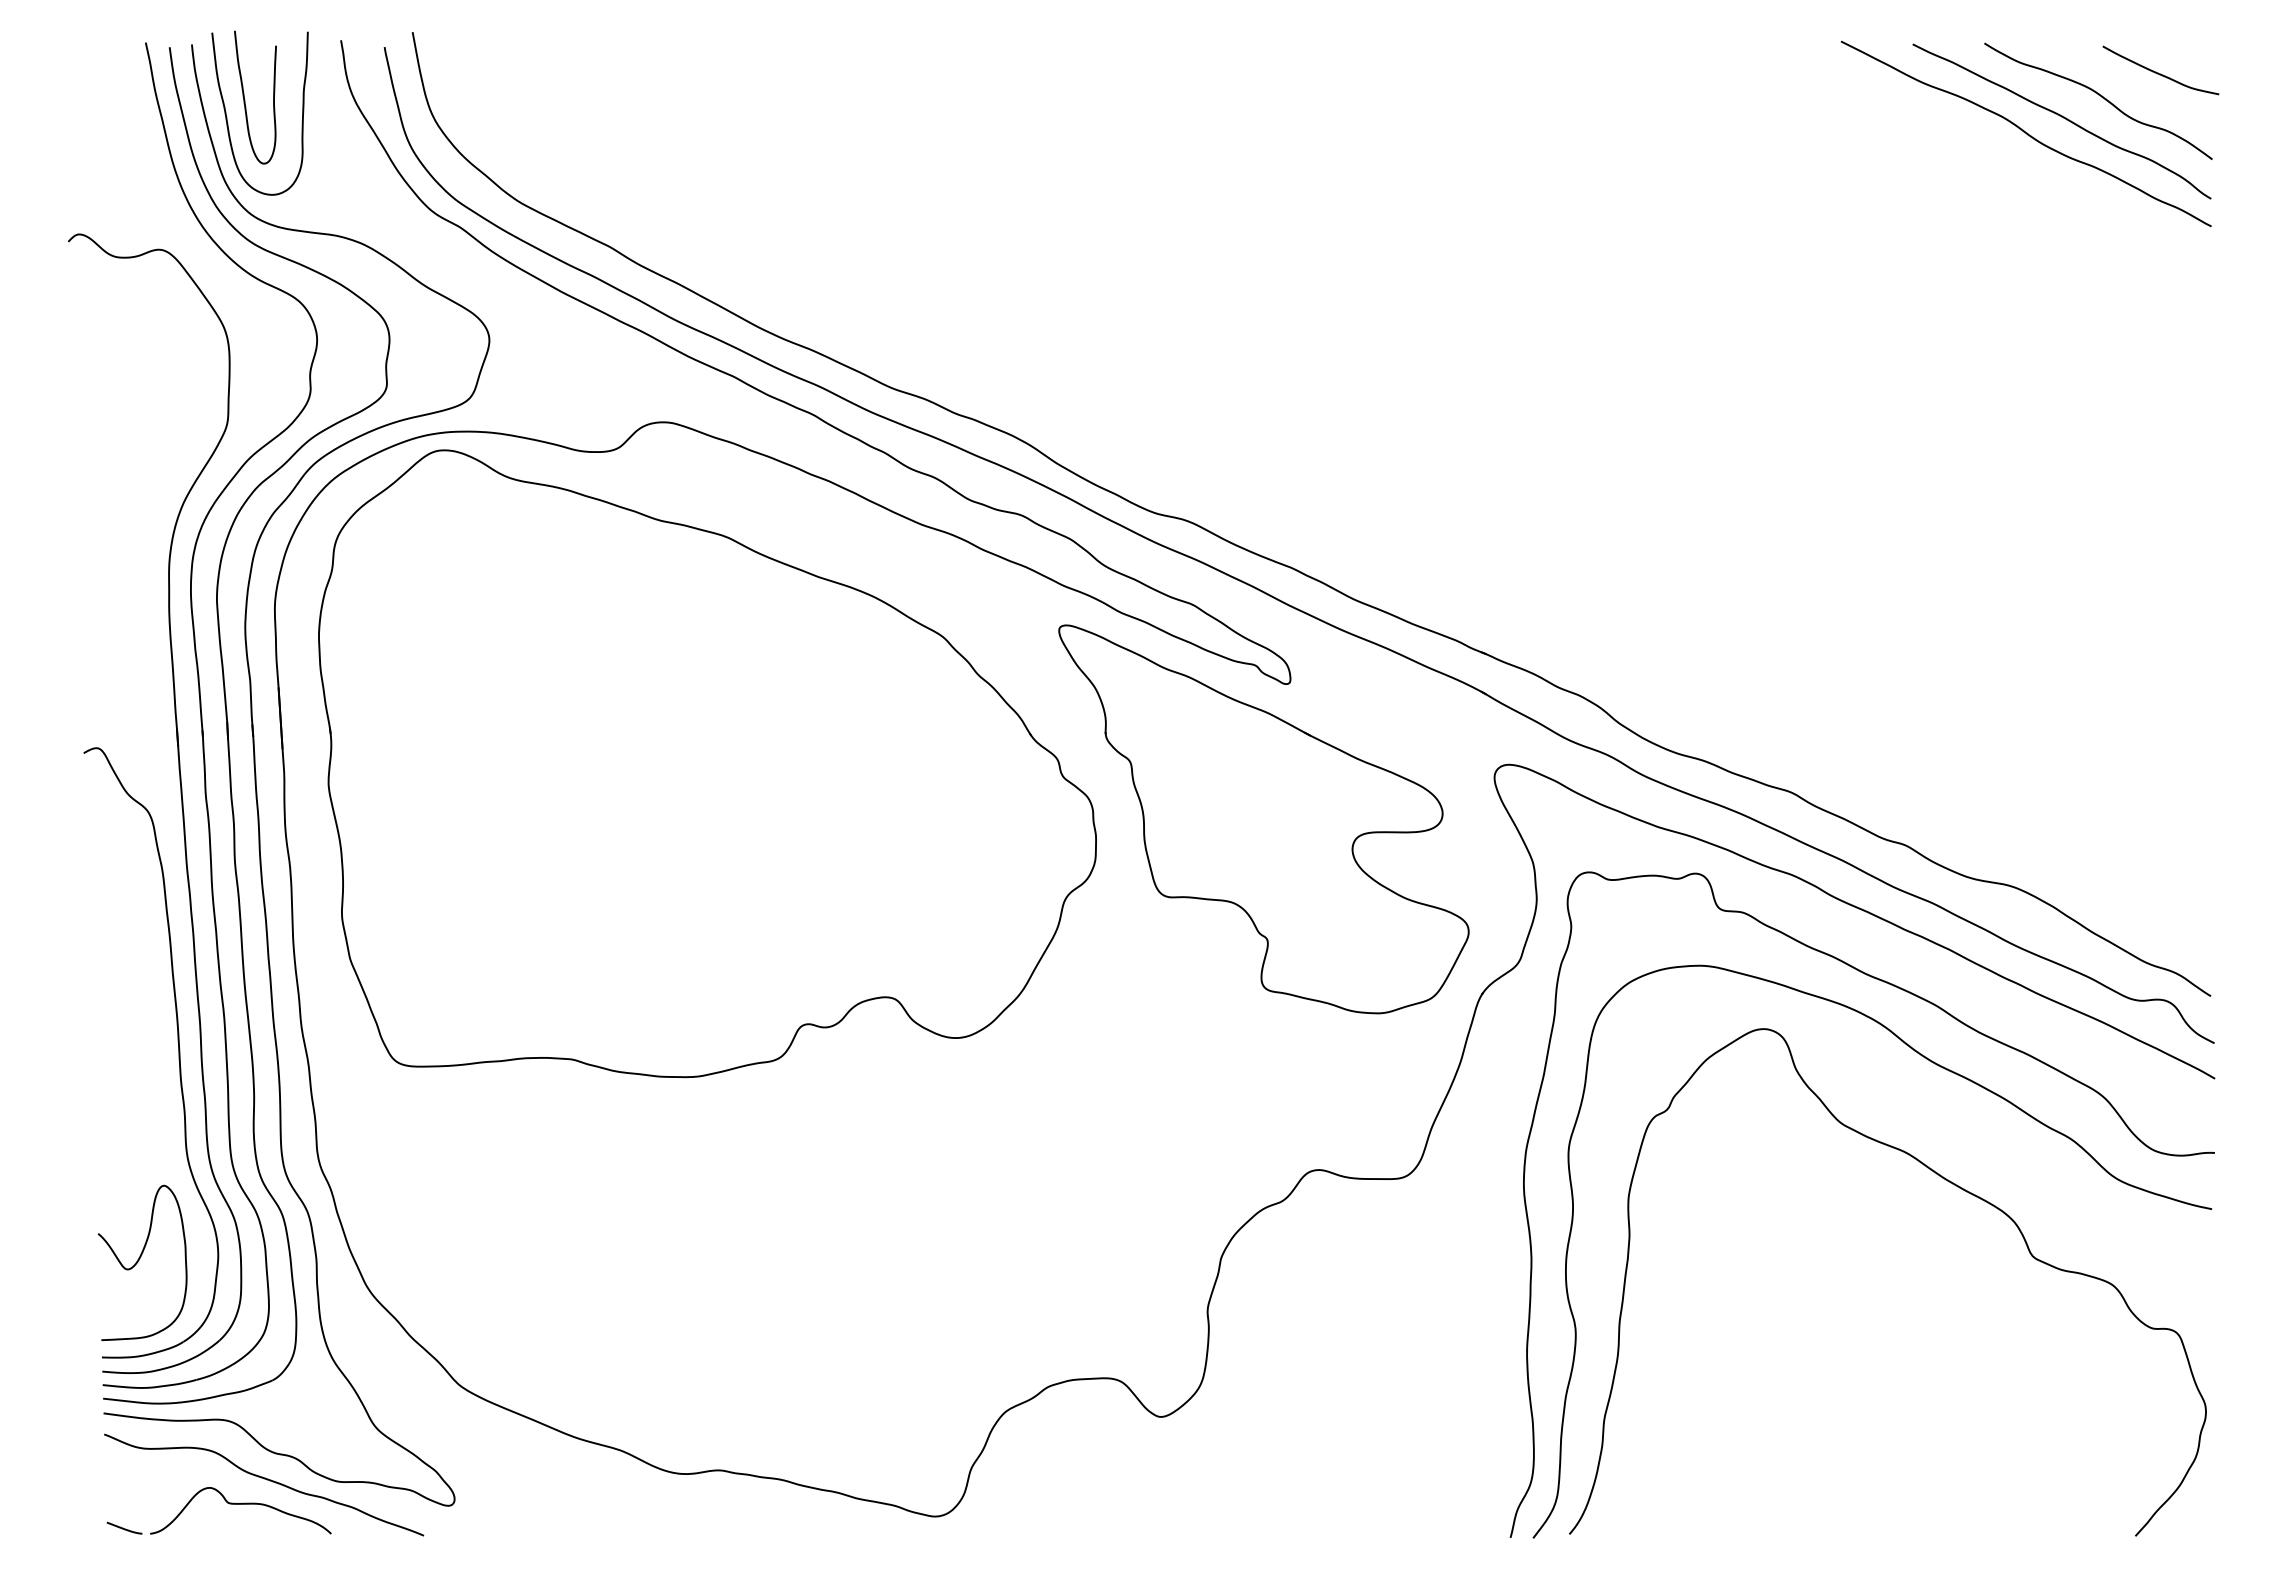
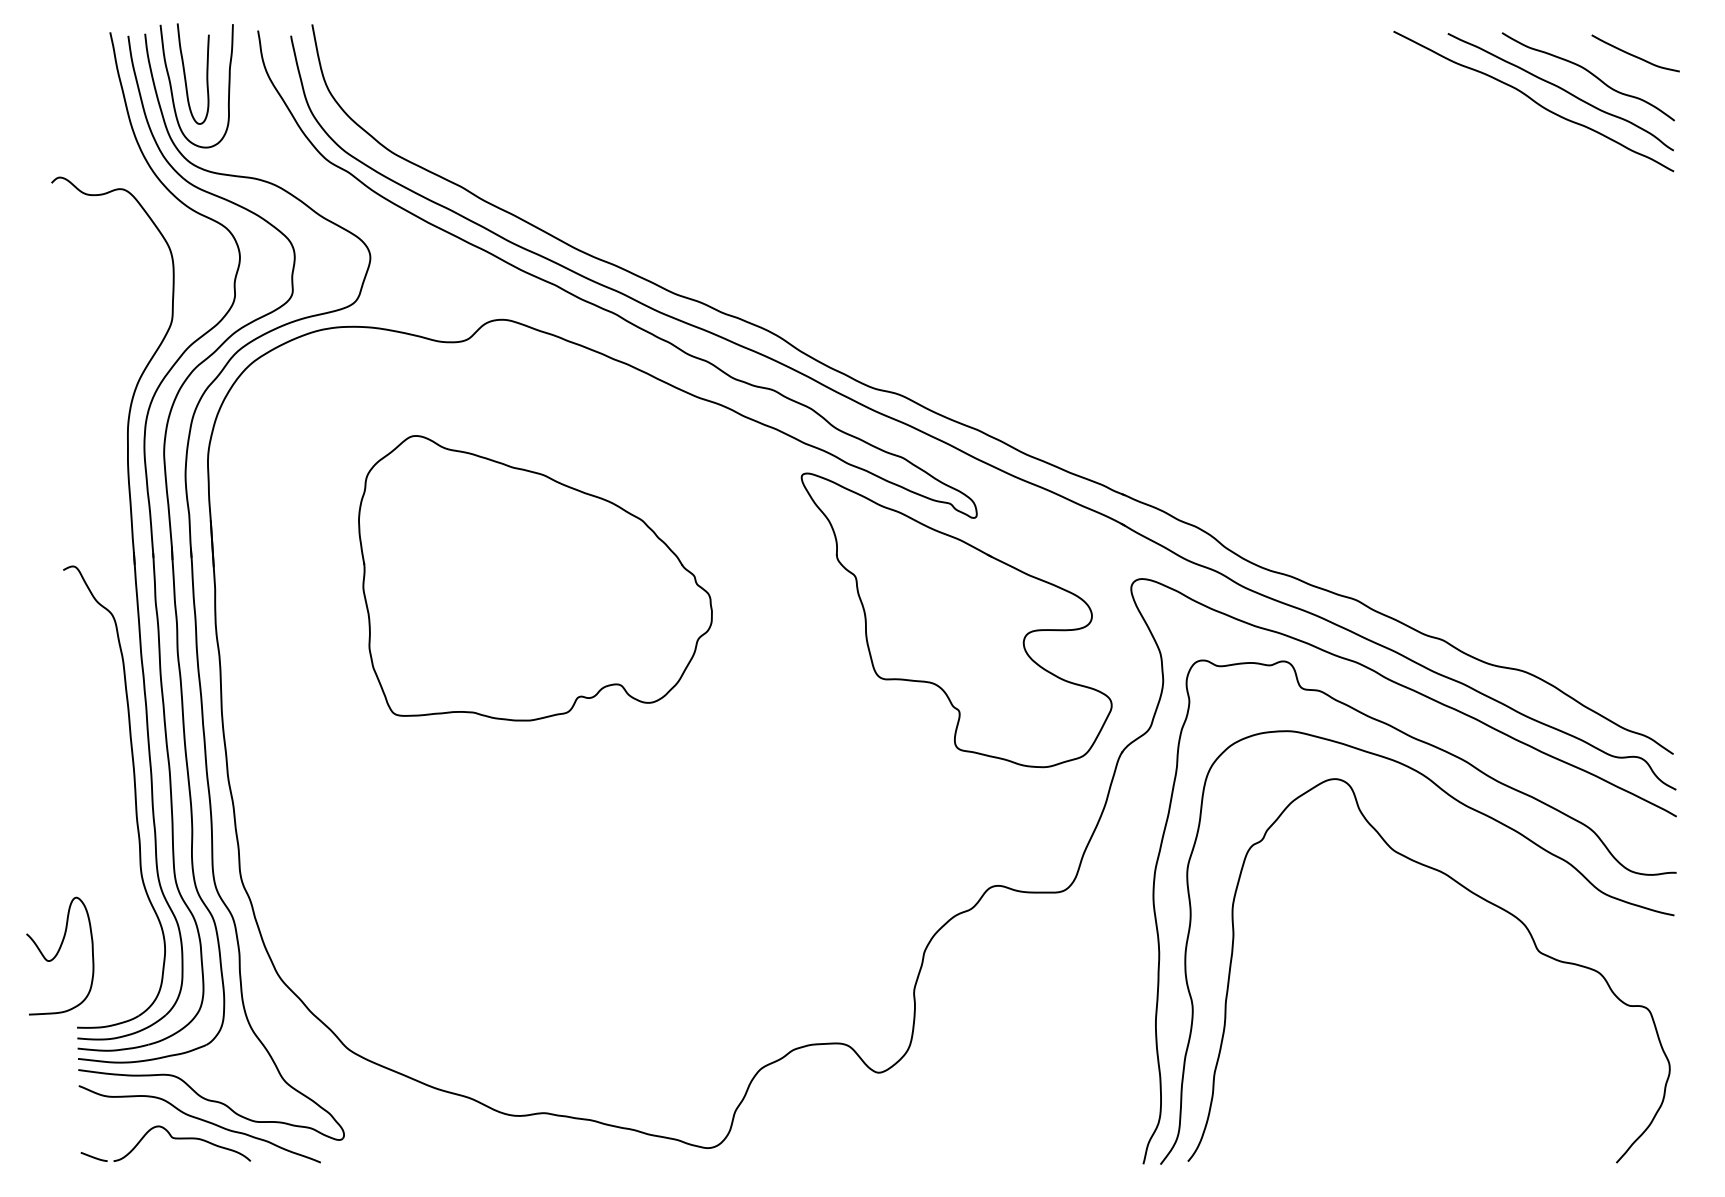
part: (707, 763) -> (535, 578), size x0.6
curve: (139, 1260) -> (57, 954), moved

